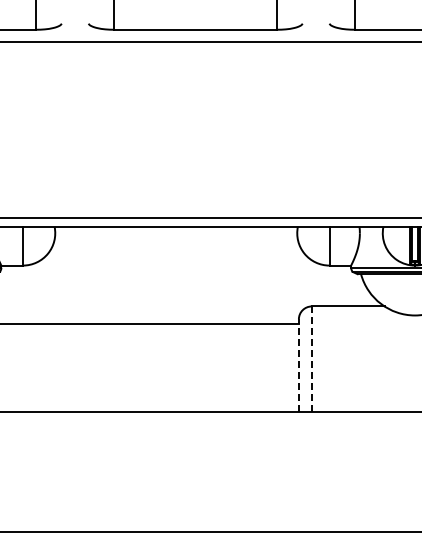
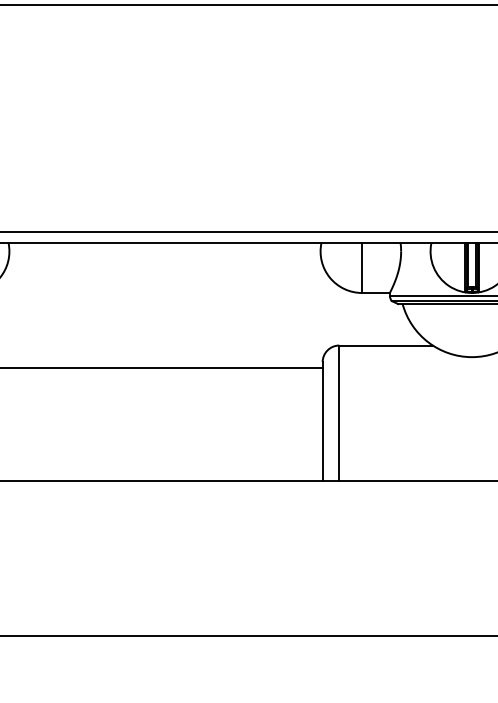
line: (311, 359) -> (338, 413), dashed -> solid
line: (298, 365) -> (322, 421), dashed -> solid

